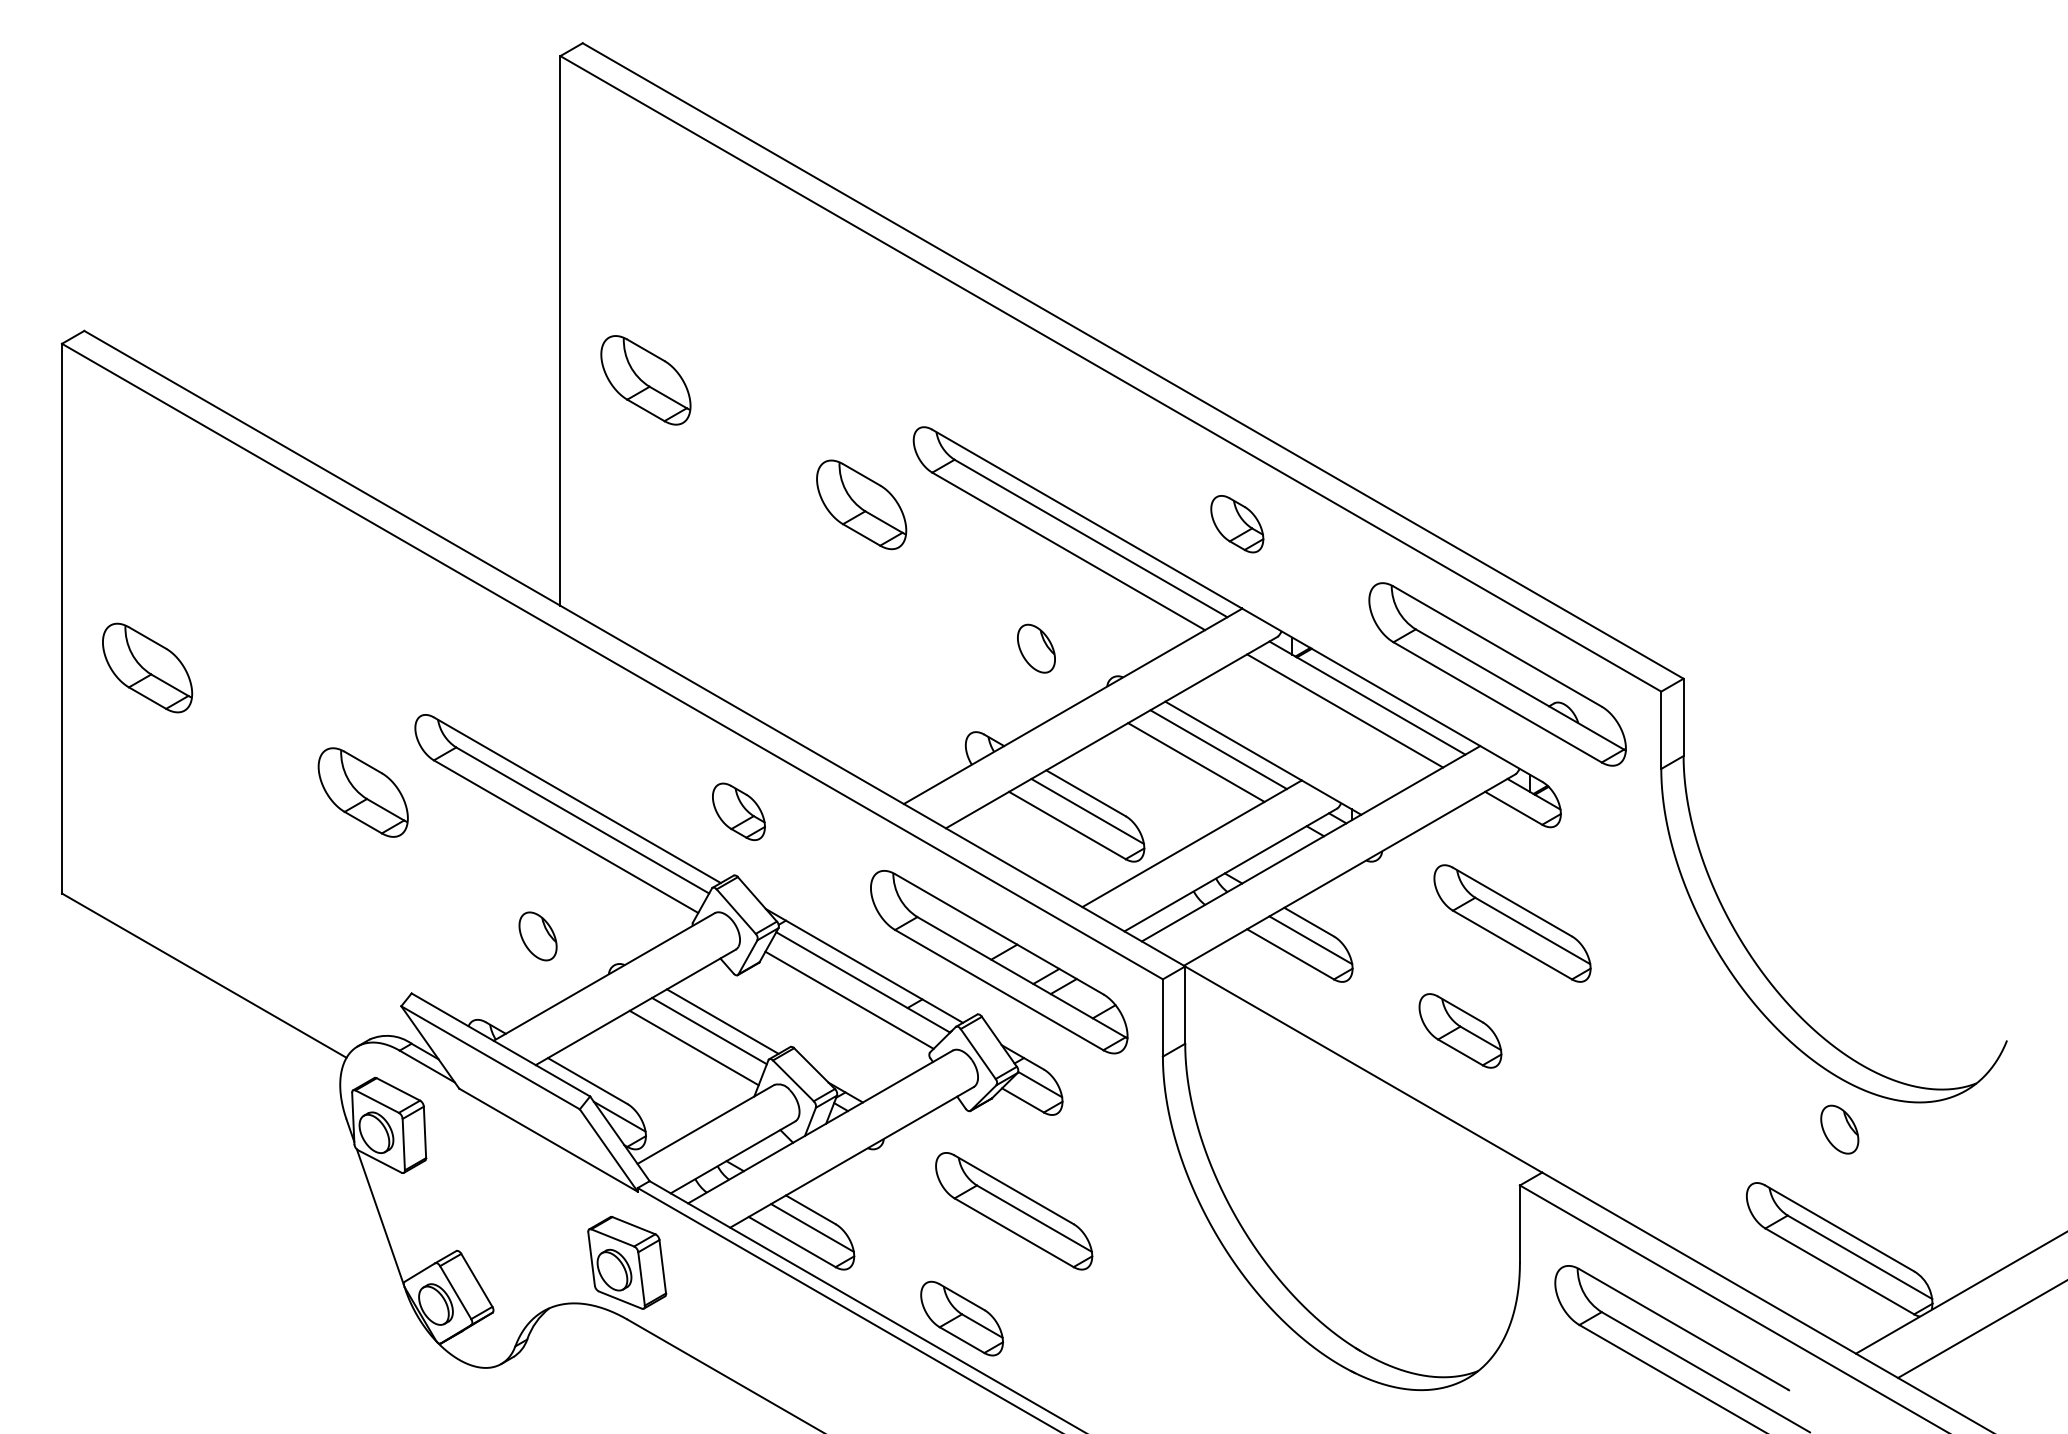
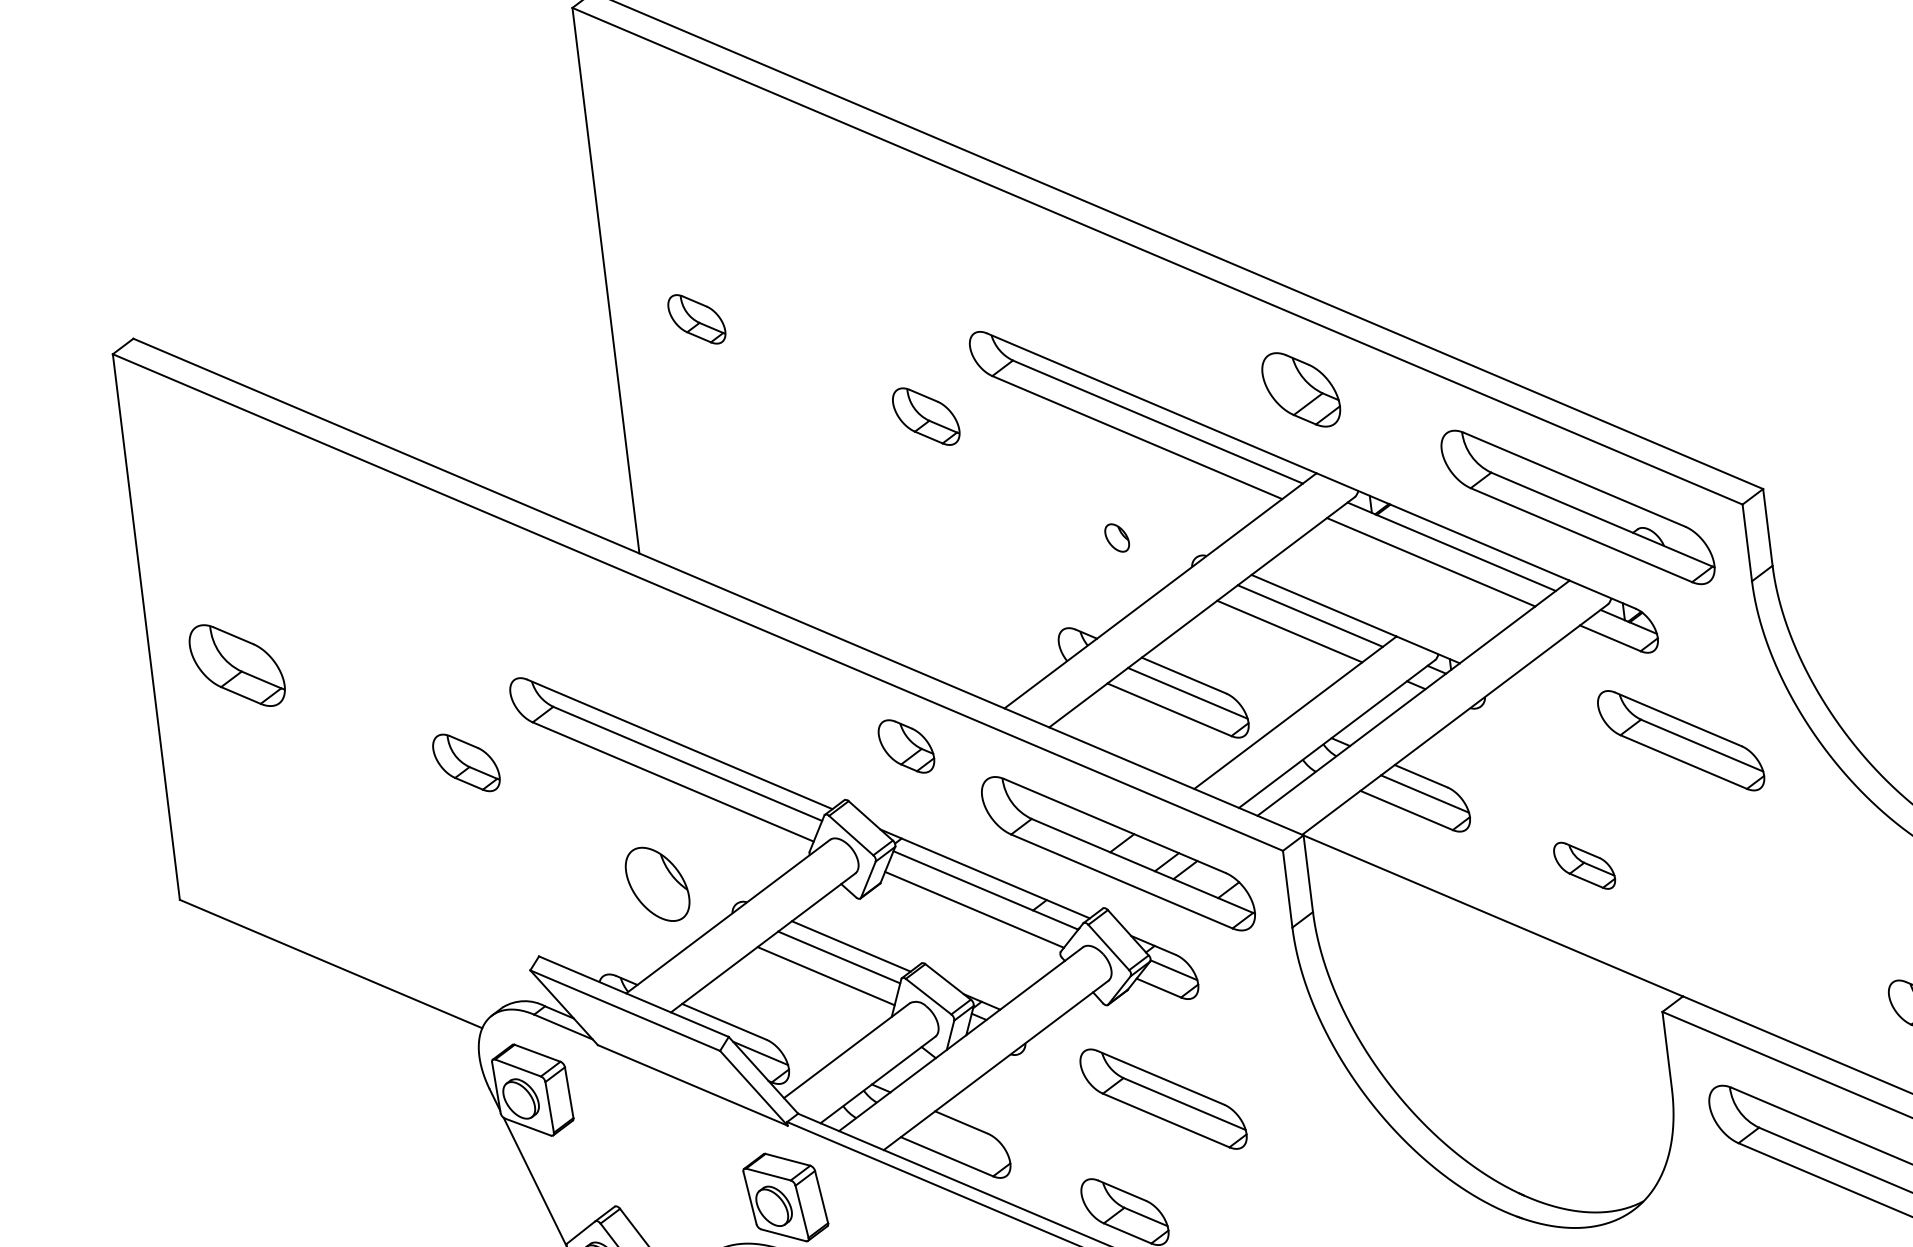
part: (645, 380) -> (696, 319), size x0.6
part: (861, 504) -> (925, 416), size x0.7
part: (1237, 524) -> (1301, 390), size x1.4
part: (1036, 648) -> (1117, 537), size x0.6
part: (362, 792) -> (465, 762), size x0.7
part: (738, 811) -> (906, 746), moved
part: (1512, 923) -> (1681, 740), moved
part: (537, 936) -> (657, 884), size x1.6
part: (1460, 1030) -> (1584, 865), size x0.7
line: (812, 1227) -> (965, 1139), removed

